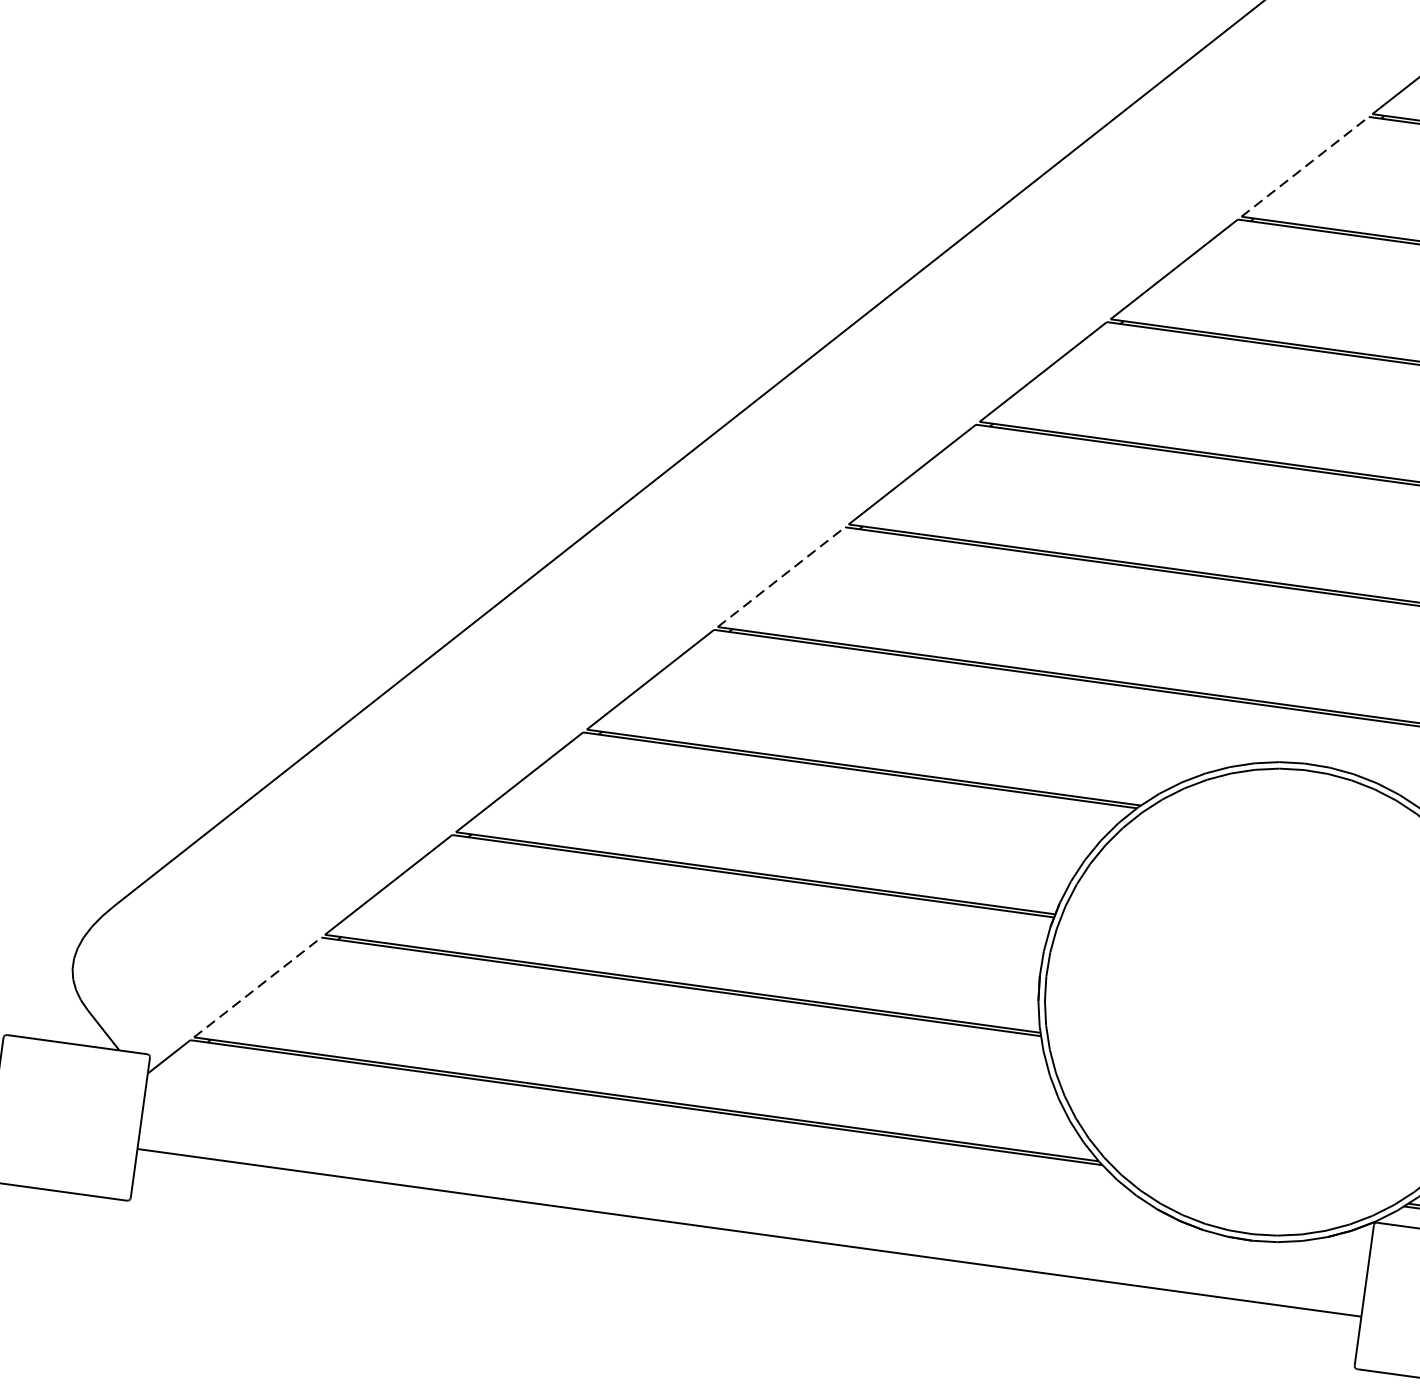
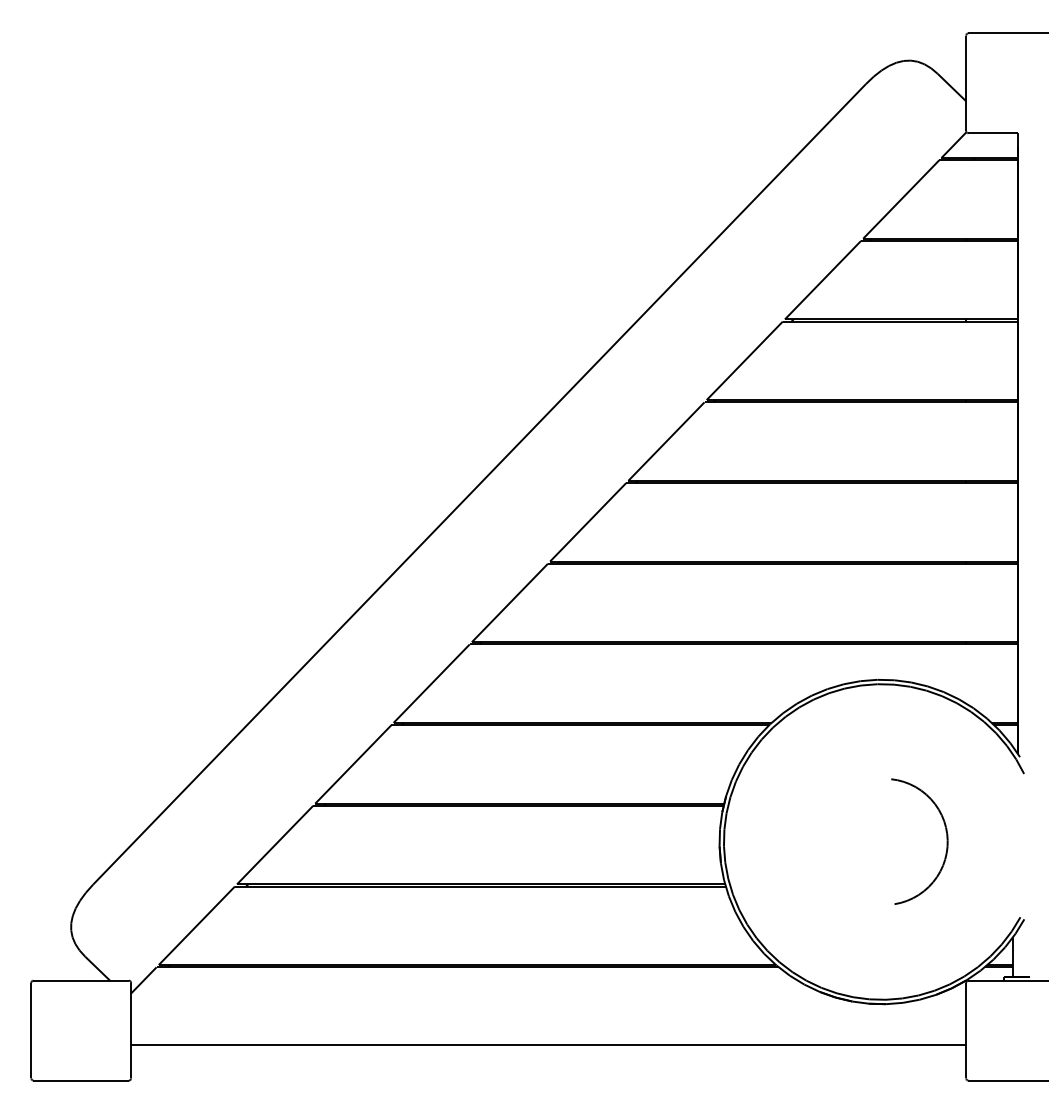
line: (1304, 167) -> (822, 280), dashed -> solid
line: (780, 577) -> (509, 603), dashed -> solid
line: (257, 986) -> (196, 925), dashed -> solid
part: (1373, 1014) -> (946, 841), added

